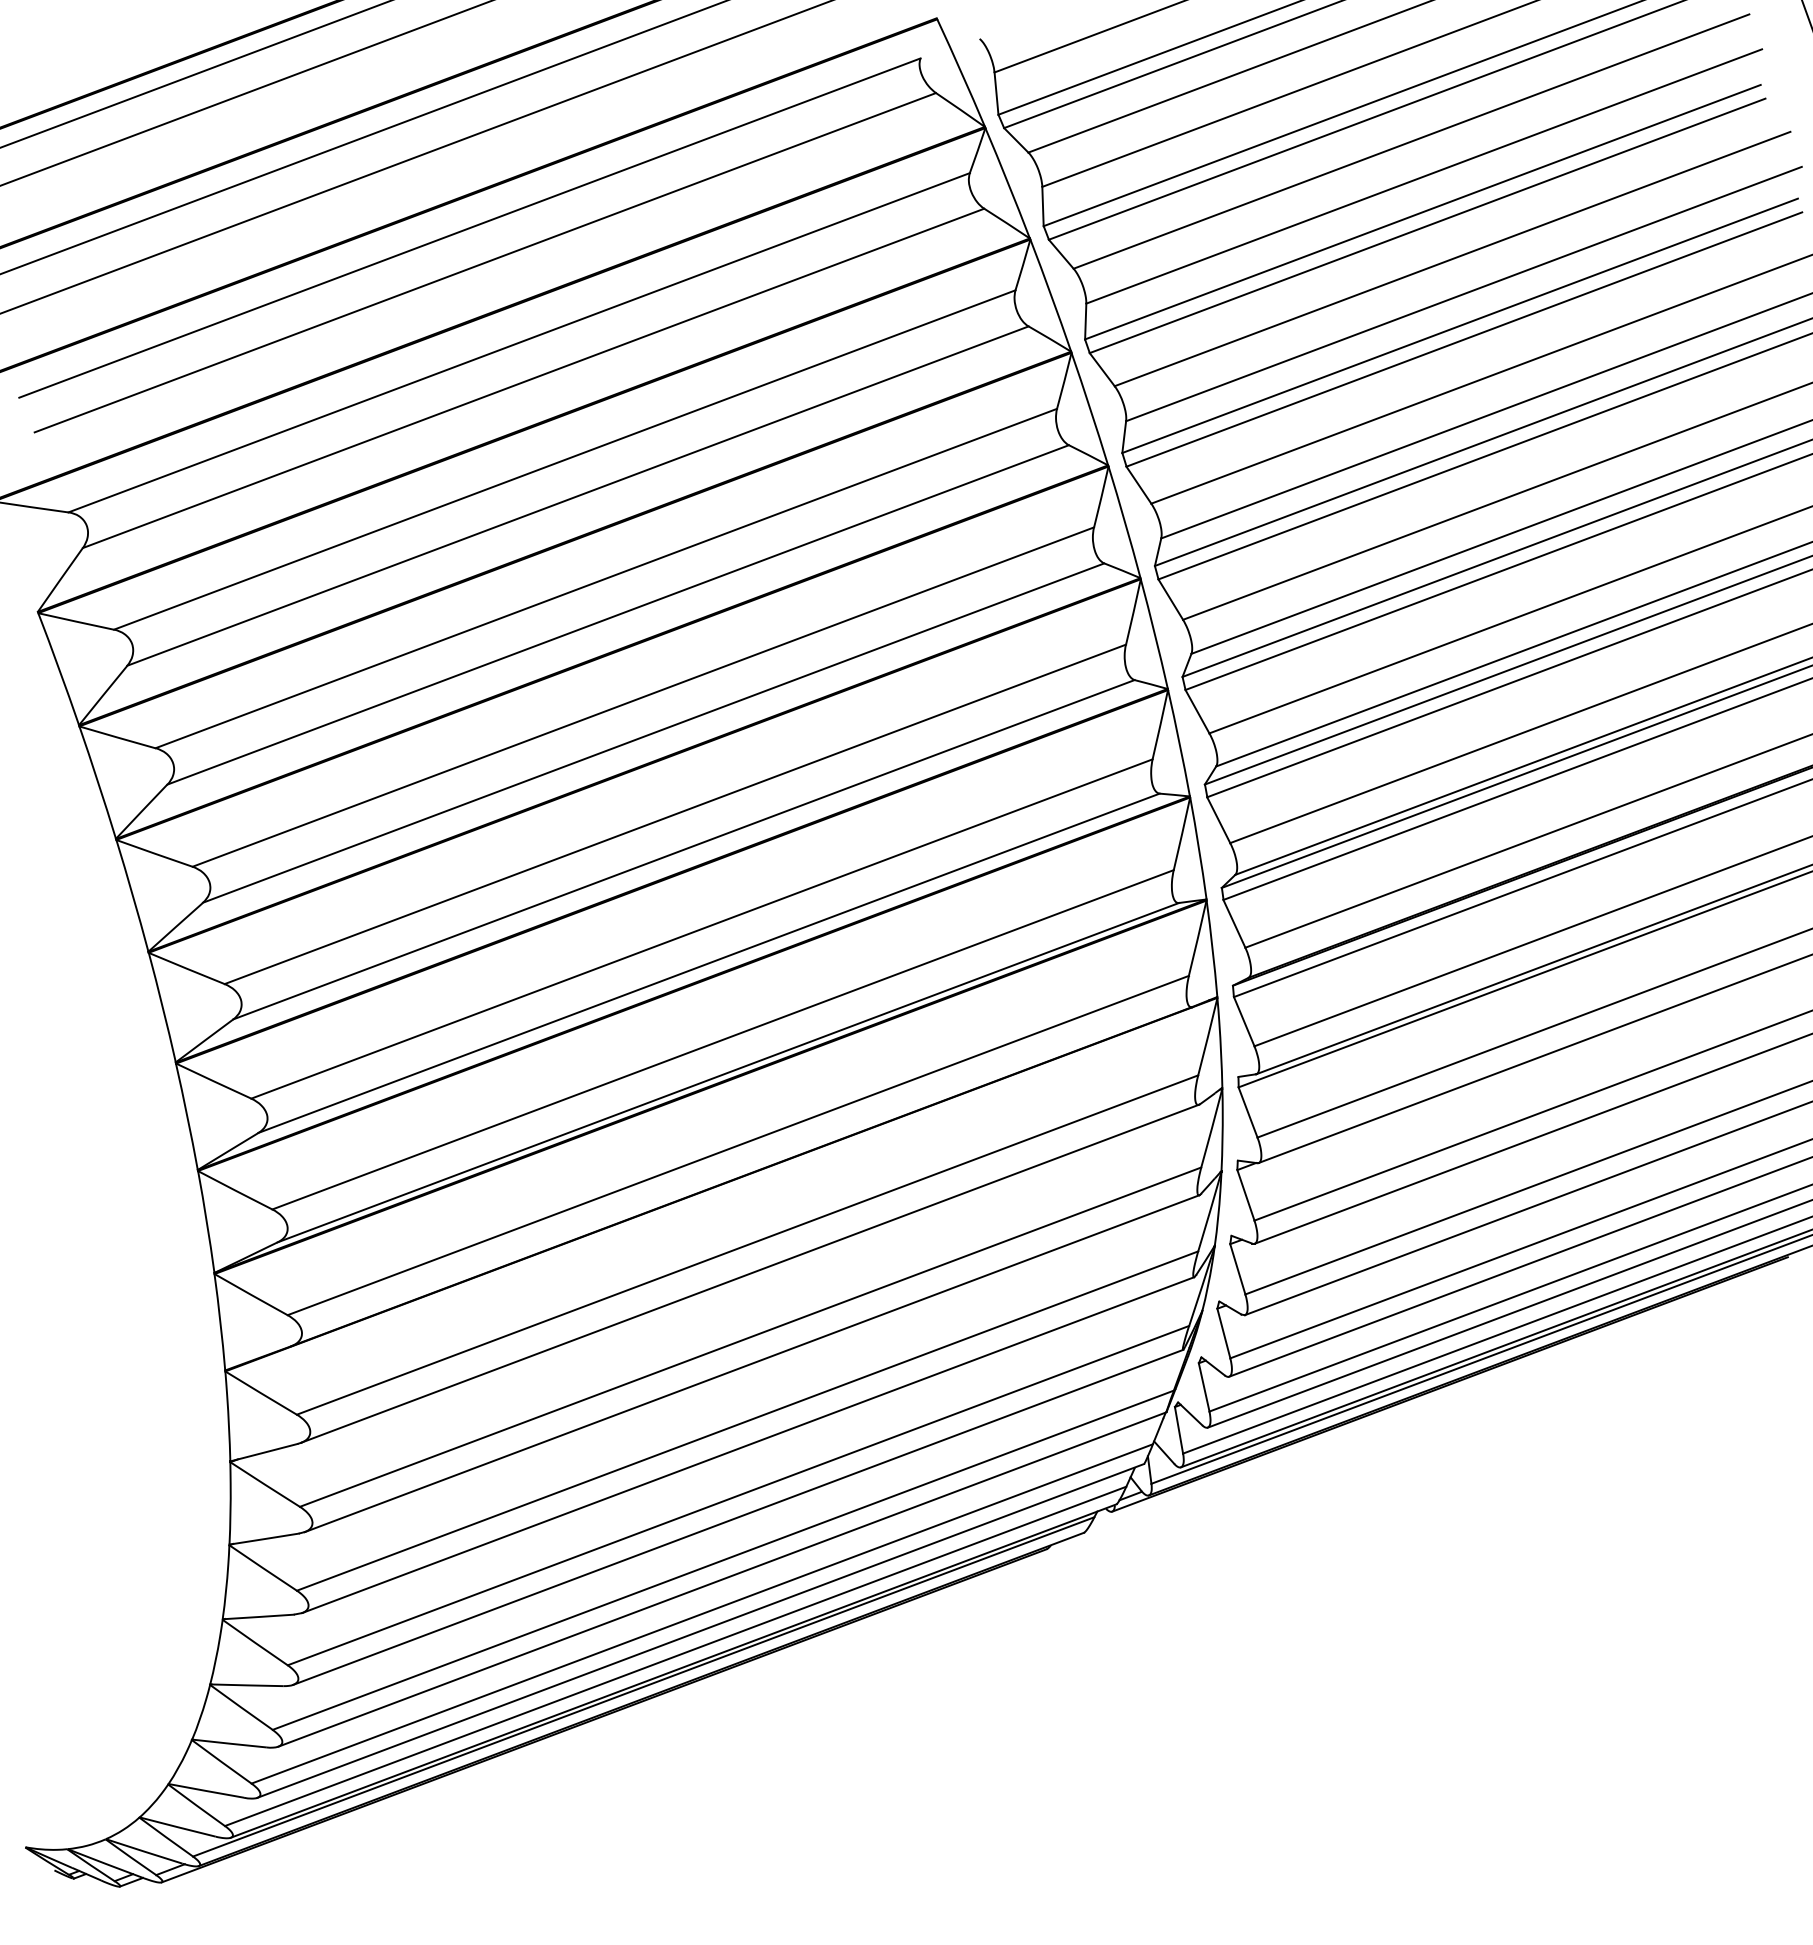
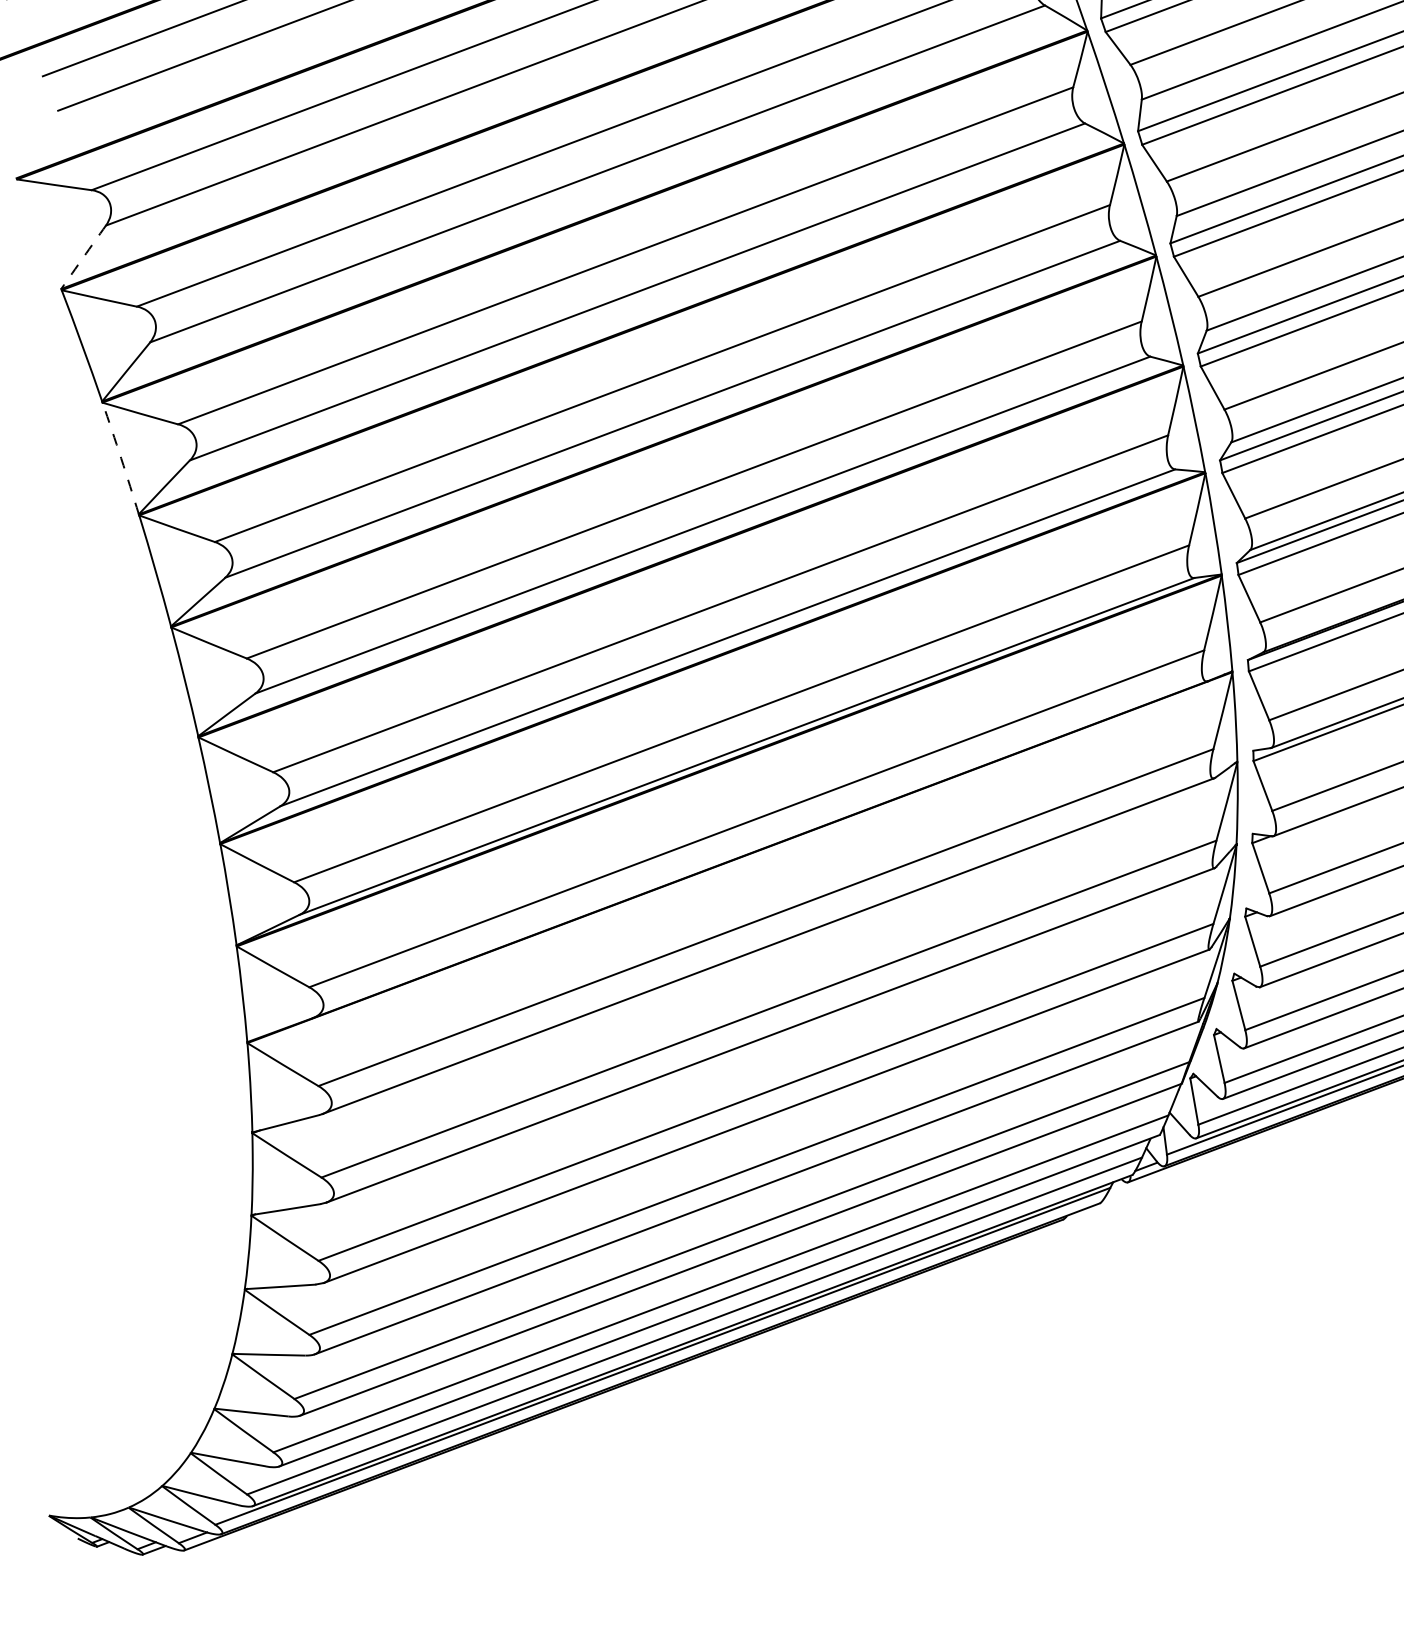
arc: (60, 579) -> (83, 256), solid -> dashed
arc: (98, 782) -> (121, 458), solid -> dashed

